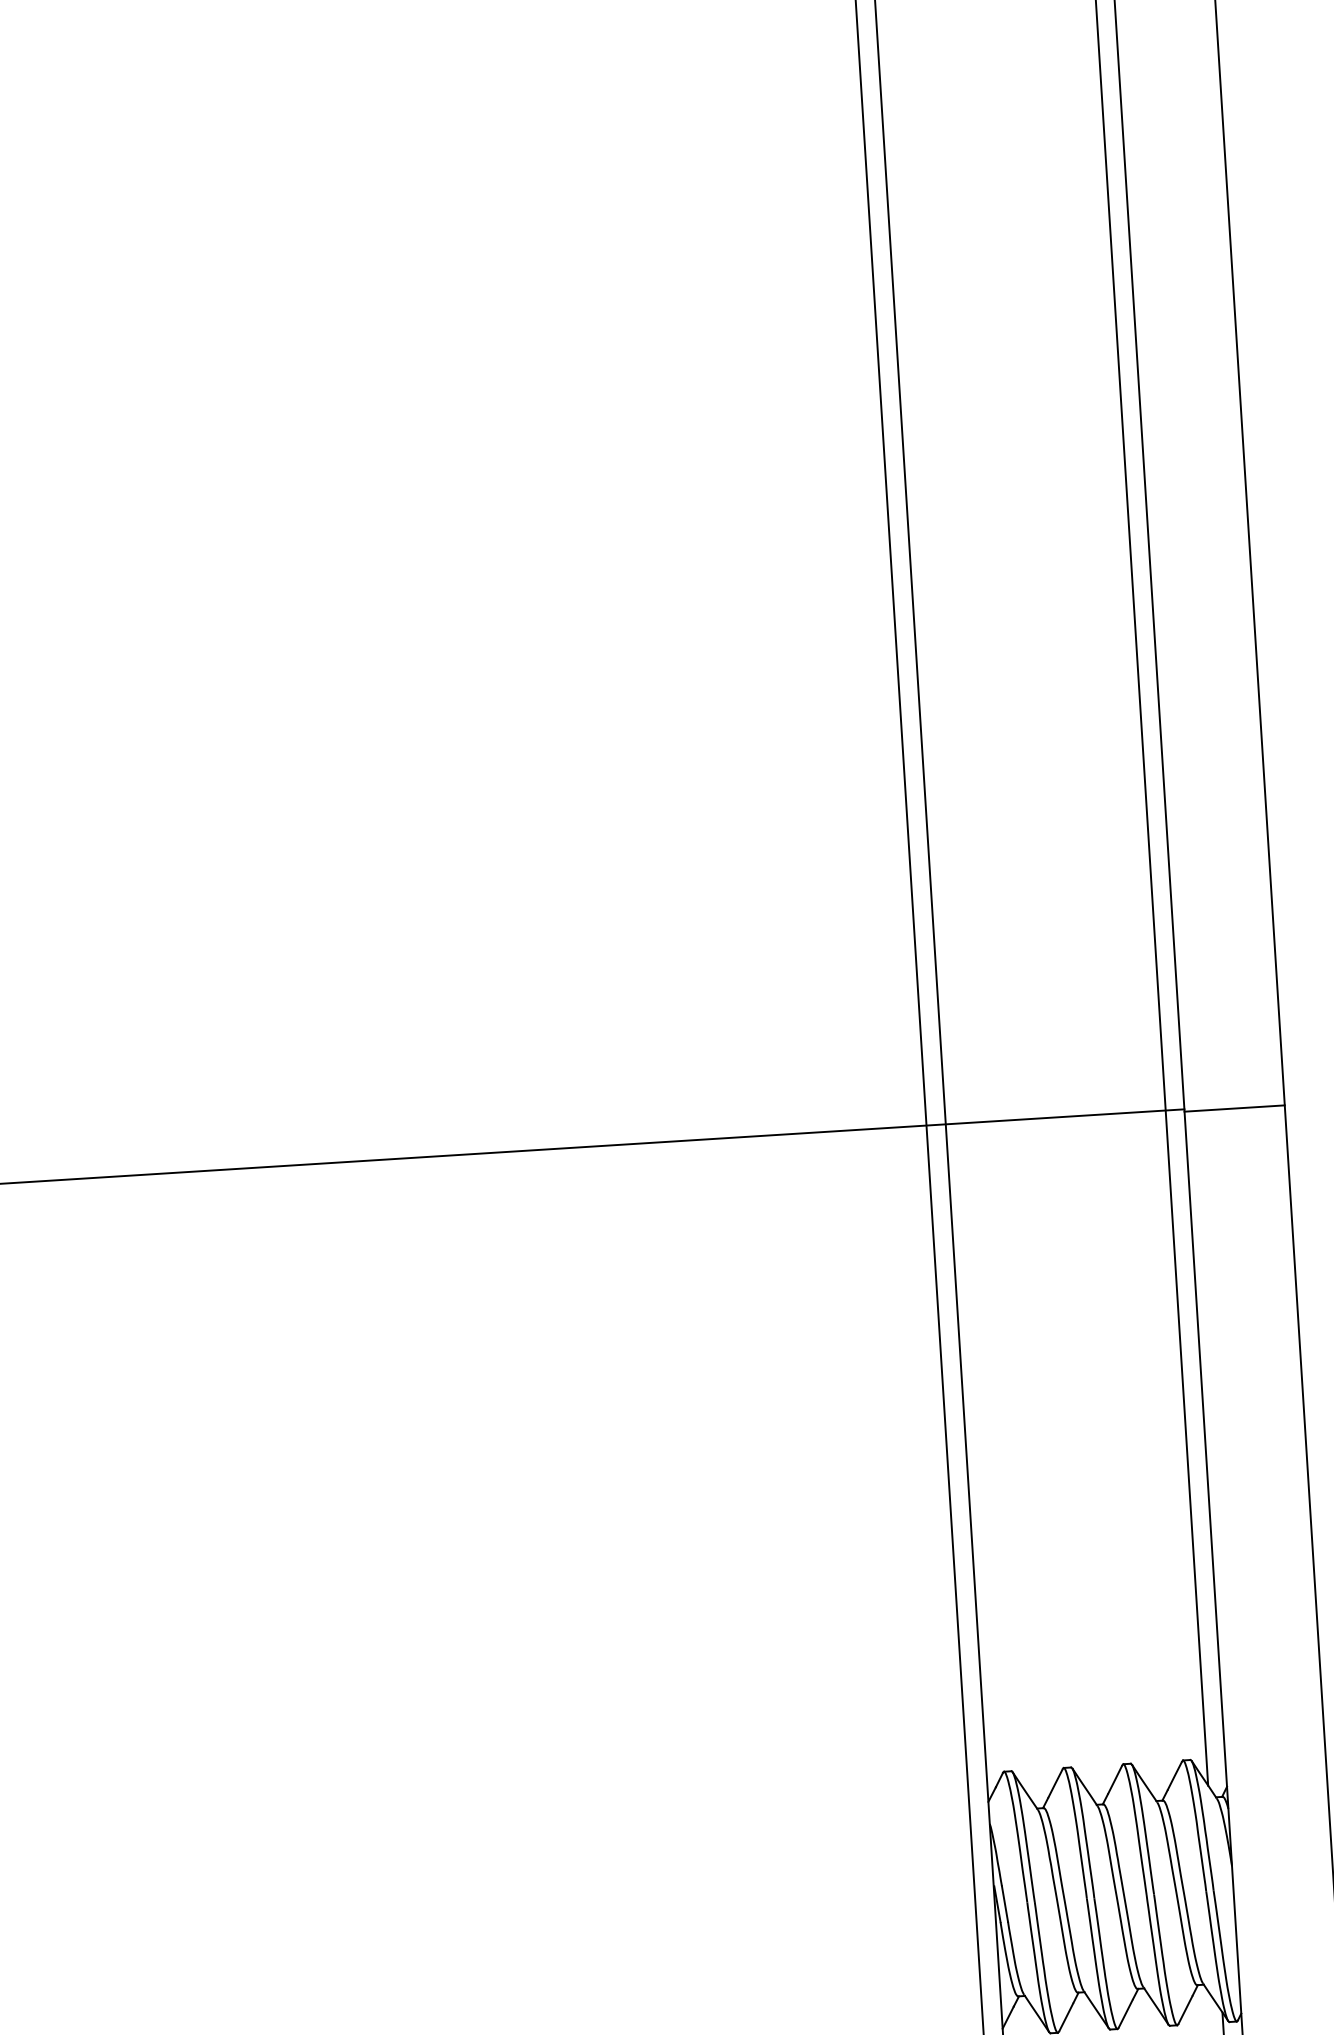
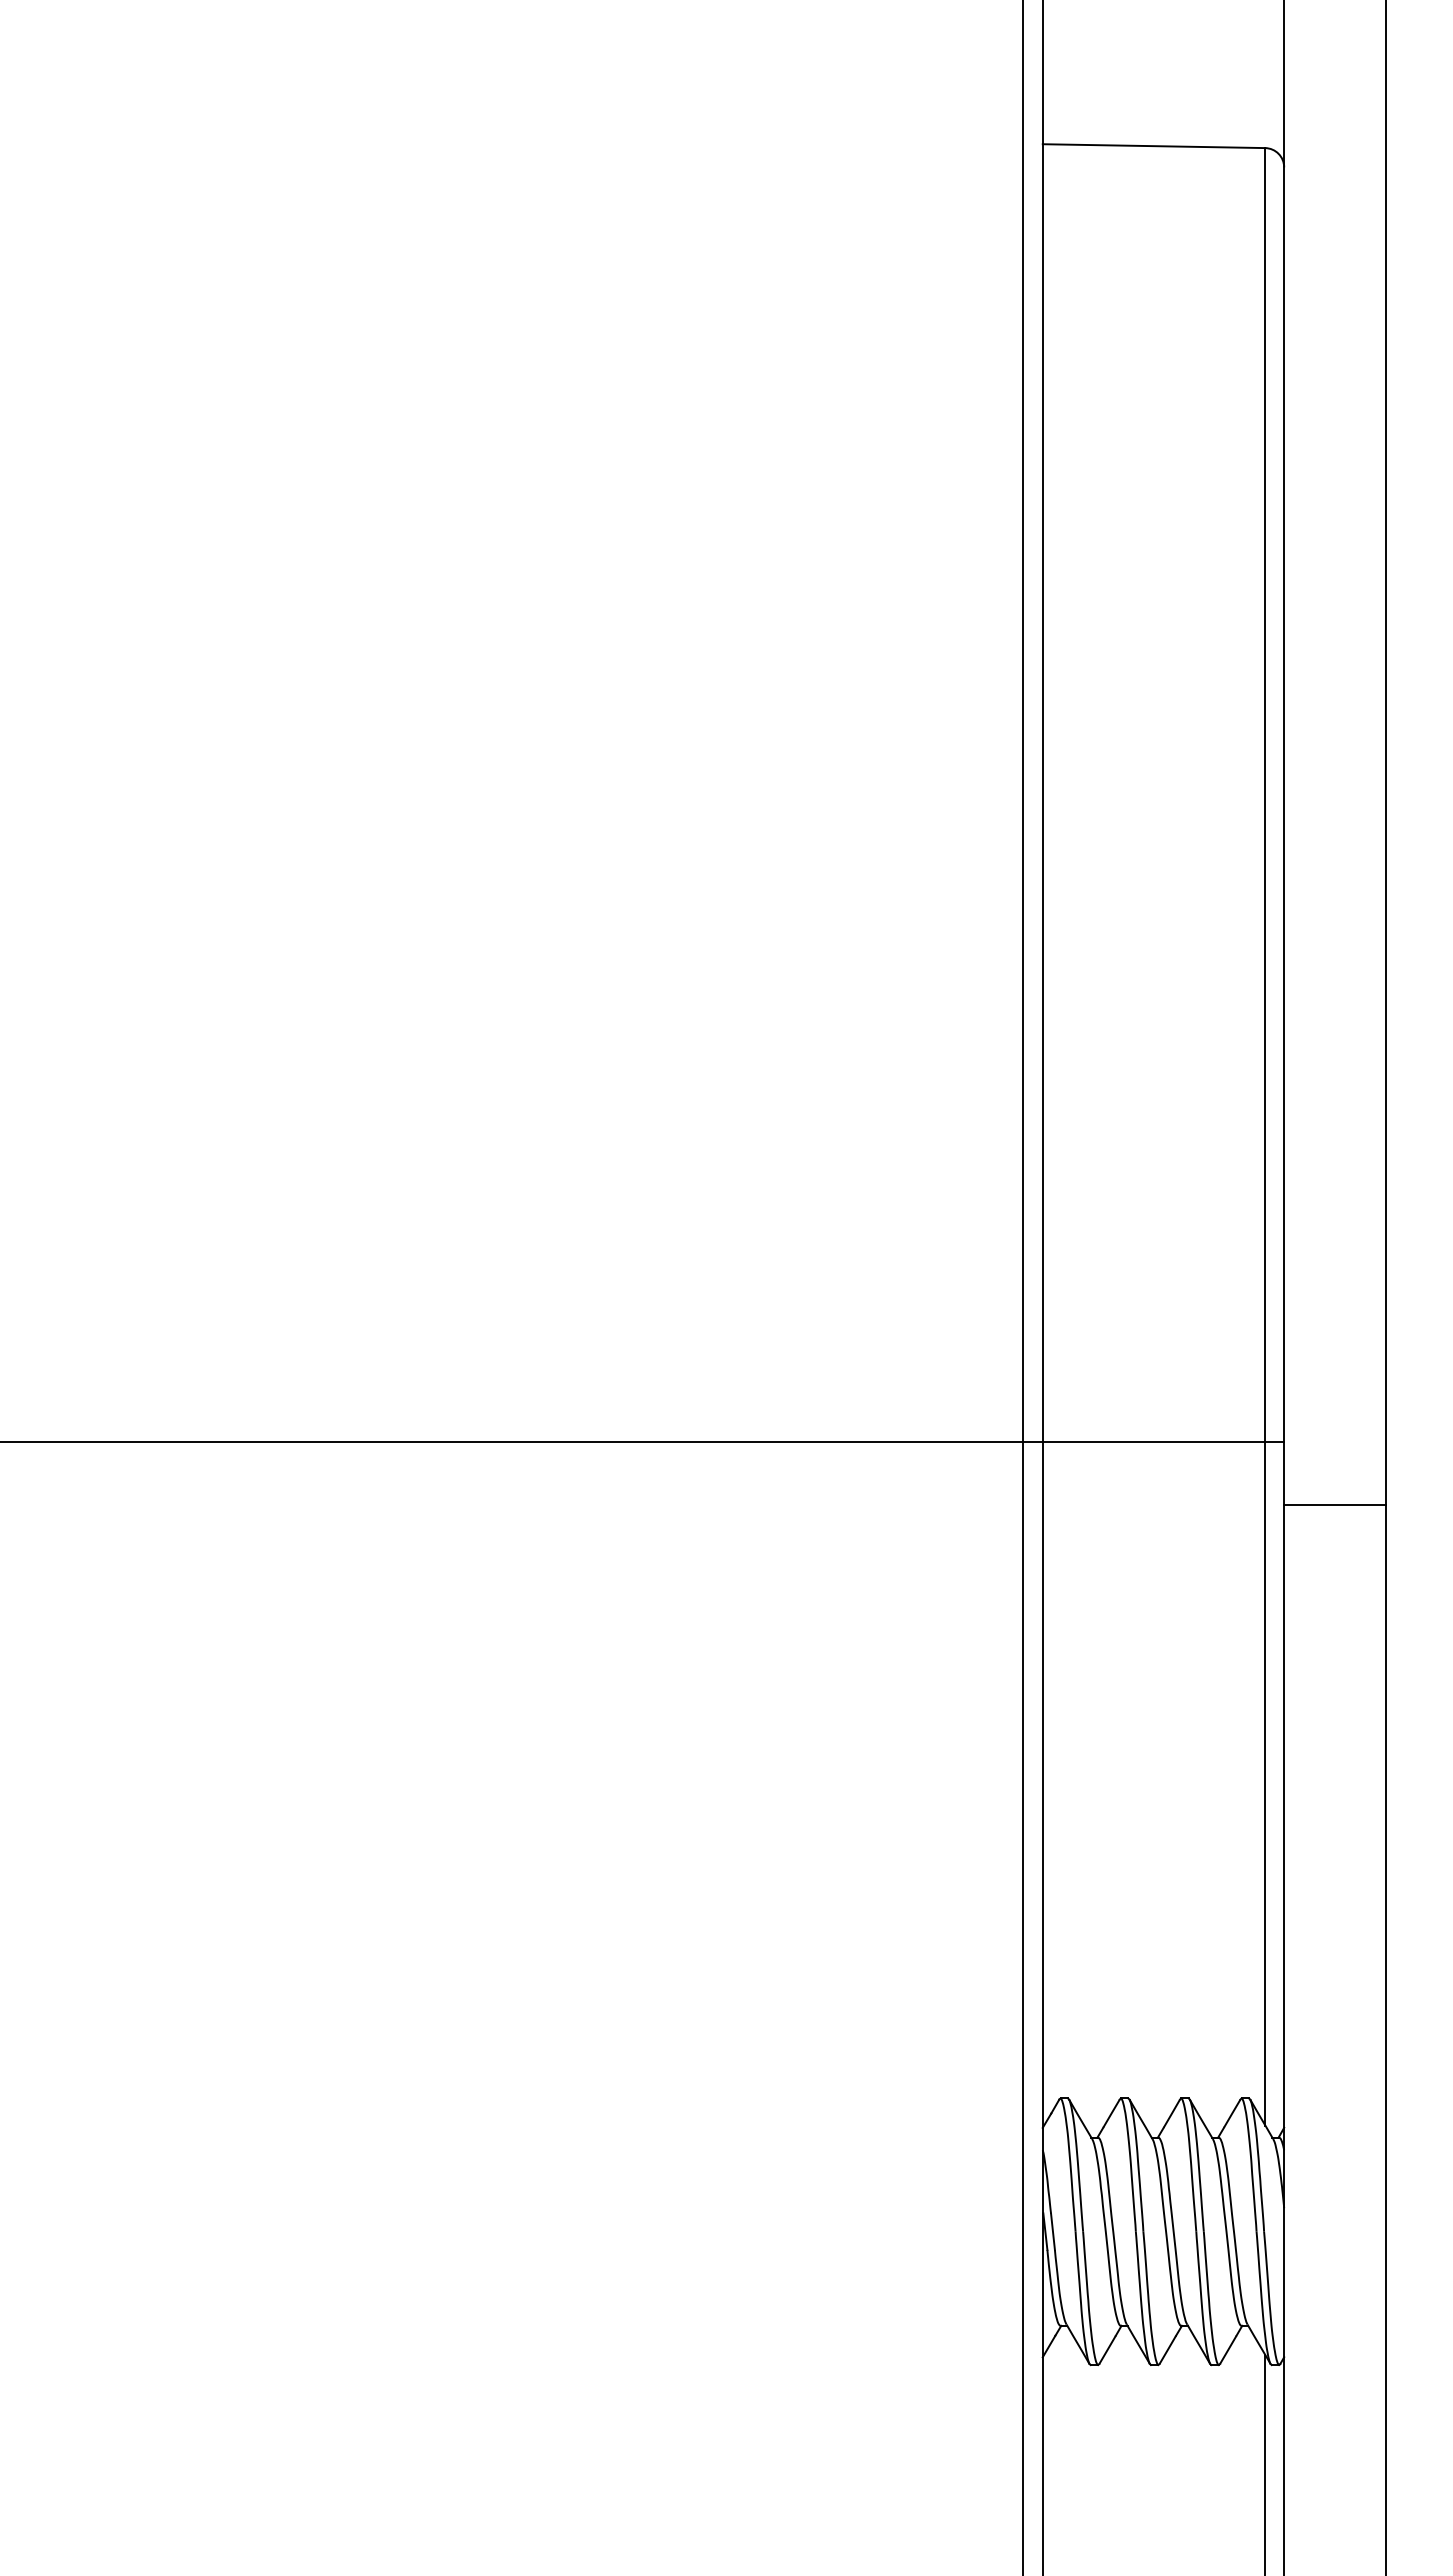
line: (1234, 1108) -> (1334, 1504), moved

